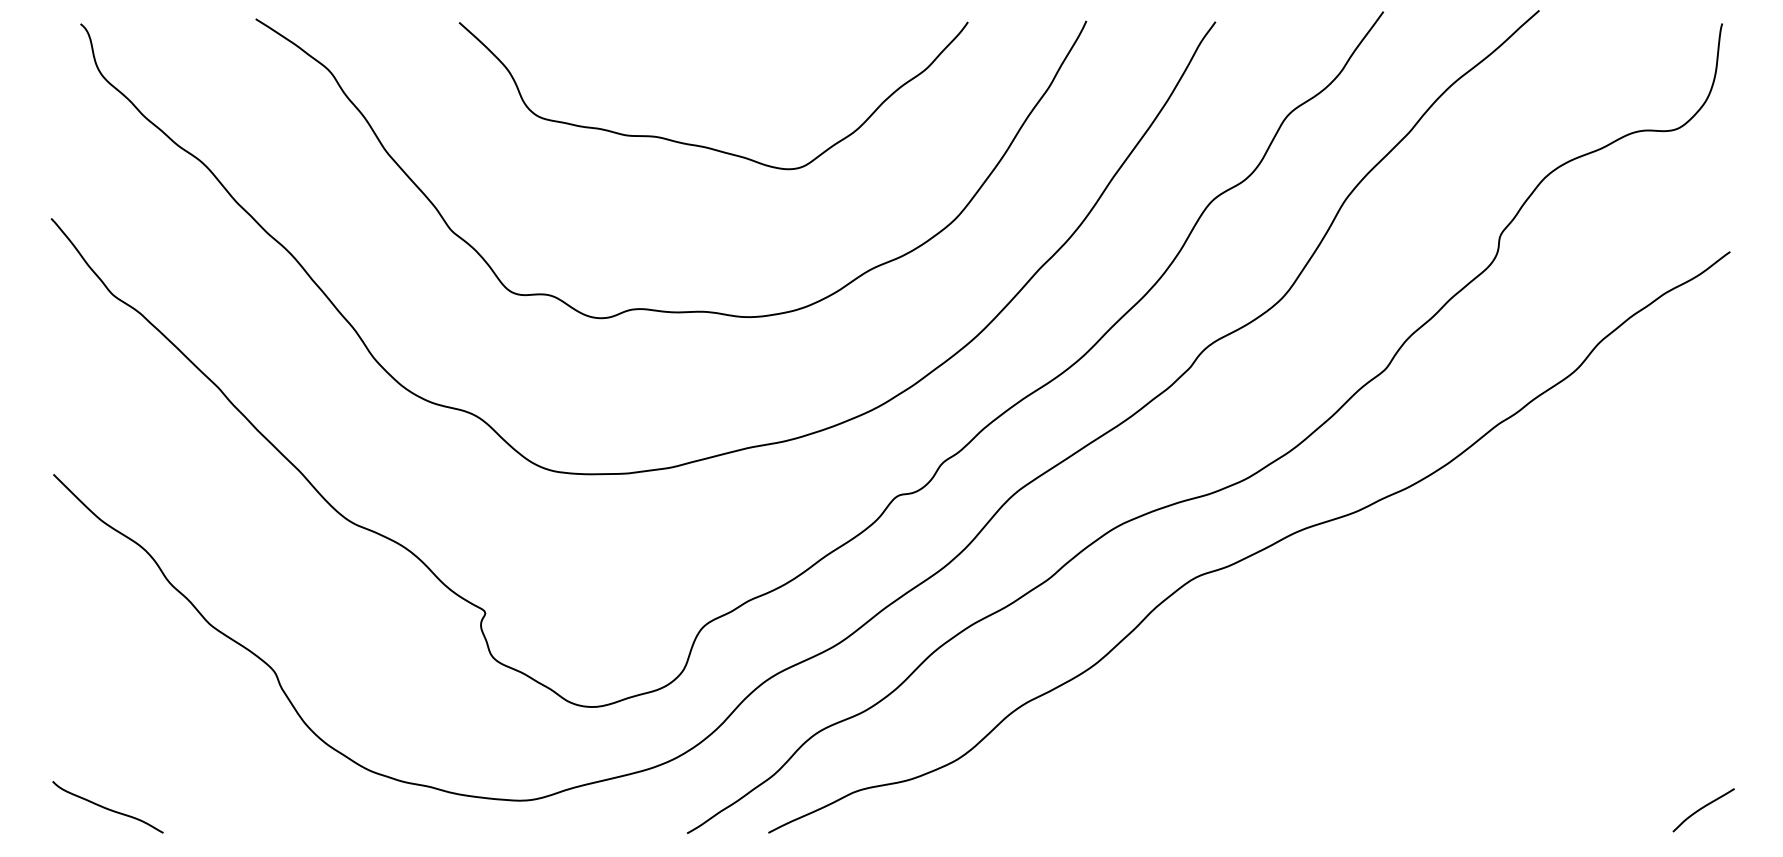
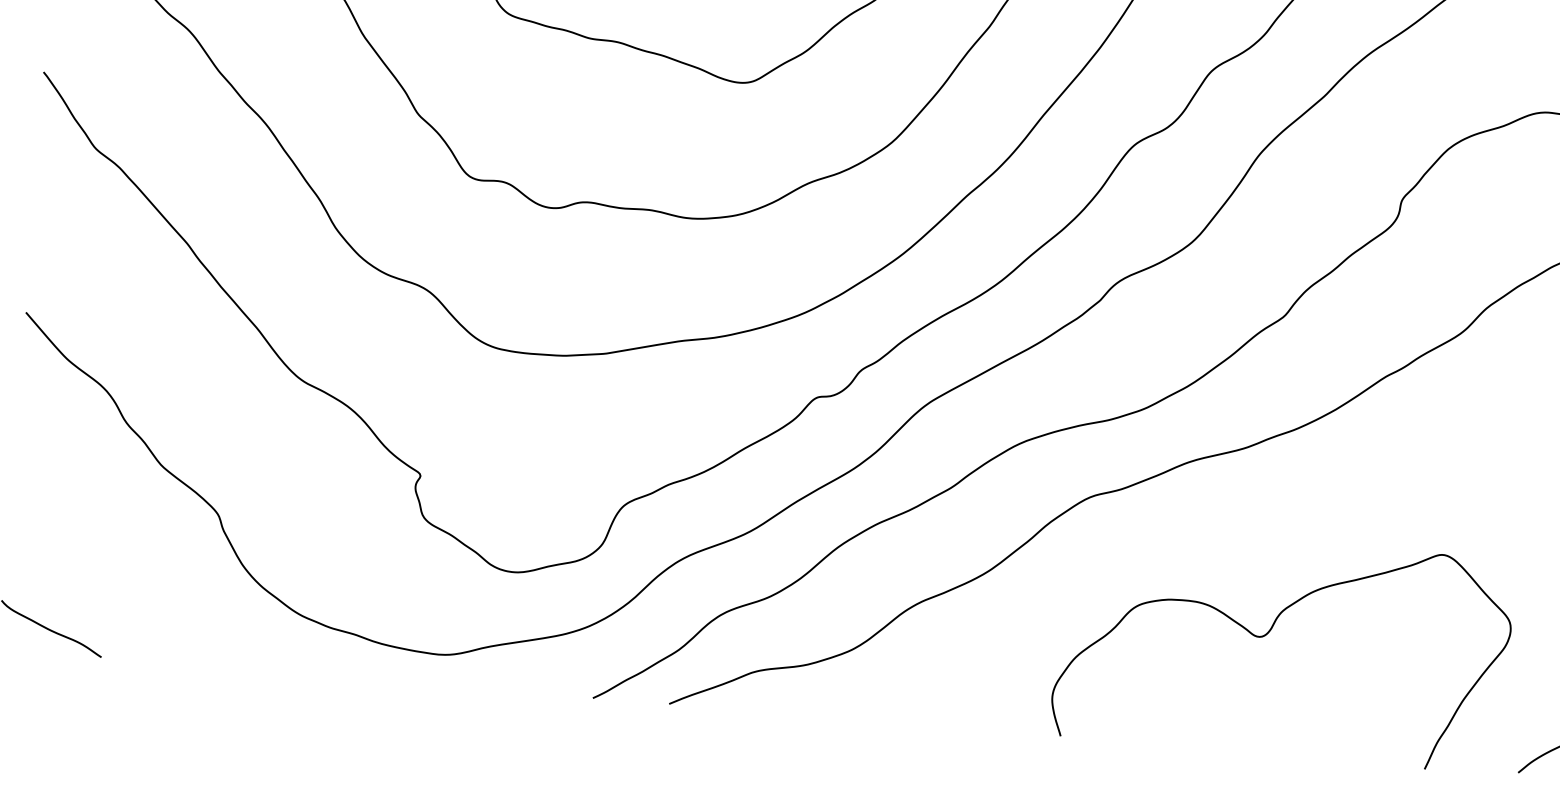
curve: (1397, 705) -> (1269, 632), added

